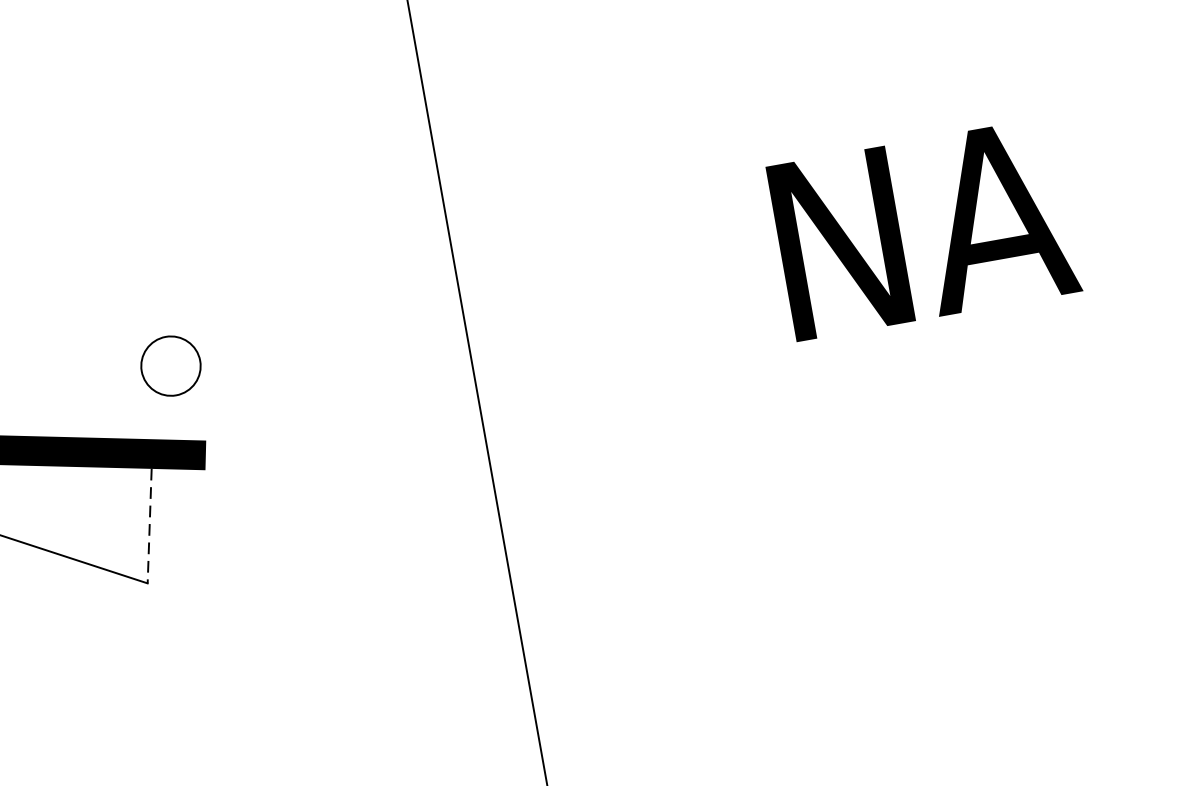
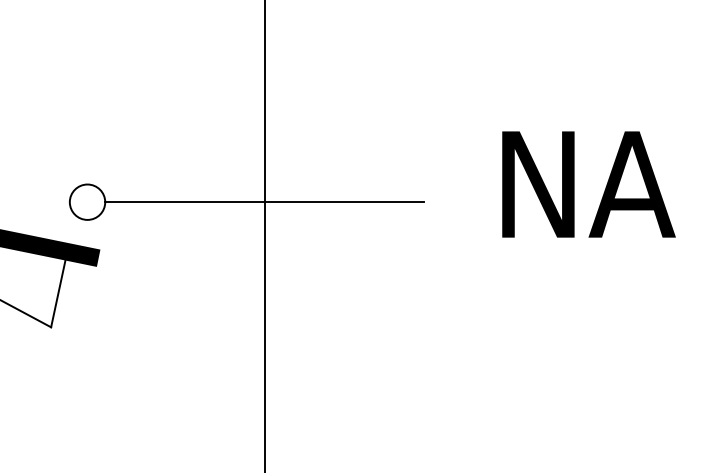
text: (923, 229) -> (588, 184), moved
line: (463, 314) -> (264, 202), added
line: (150, 527) -> (58, 294), dashed -> solid

